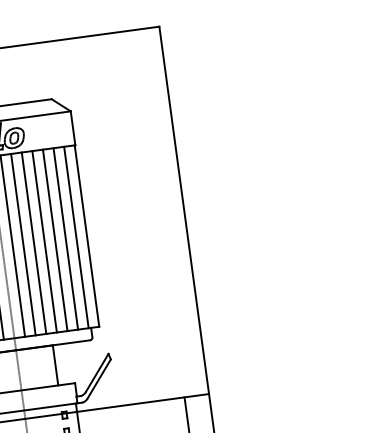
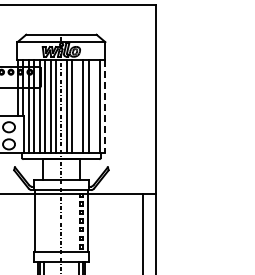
line: (87, 236) -> (105, 106), solid -> dashed
line: (66, 237) -> (94, 105), removed
line: (33, 241) -> (77, 105), removed

